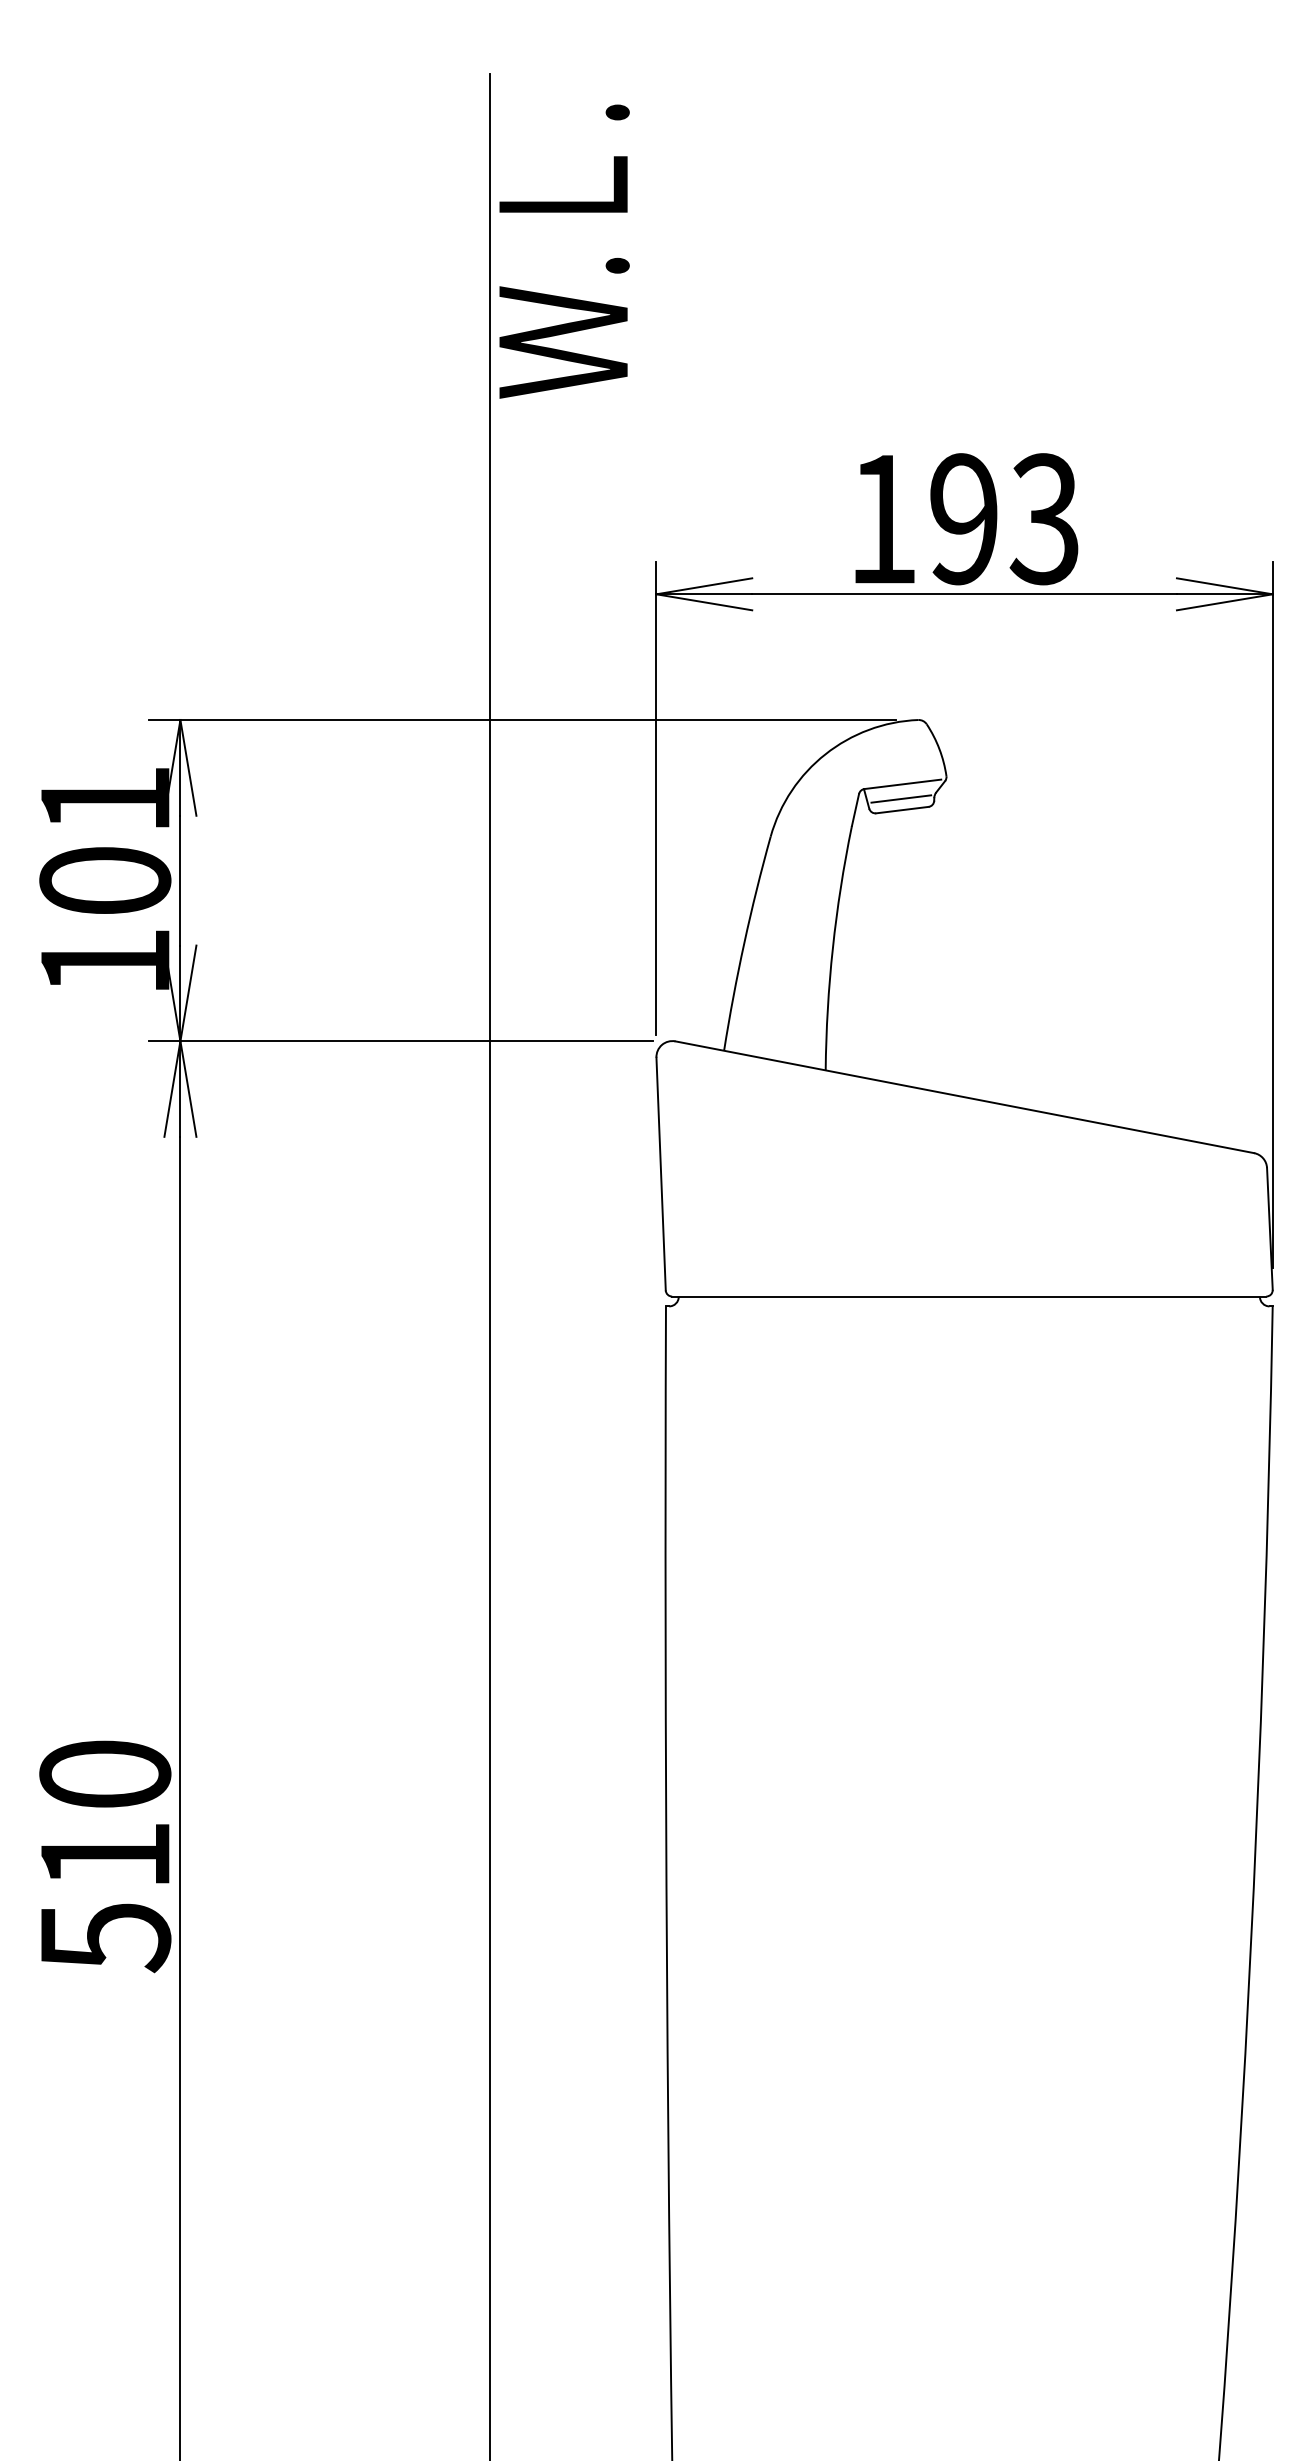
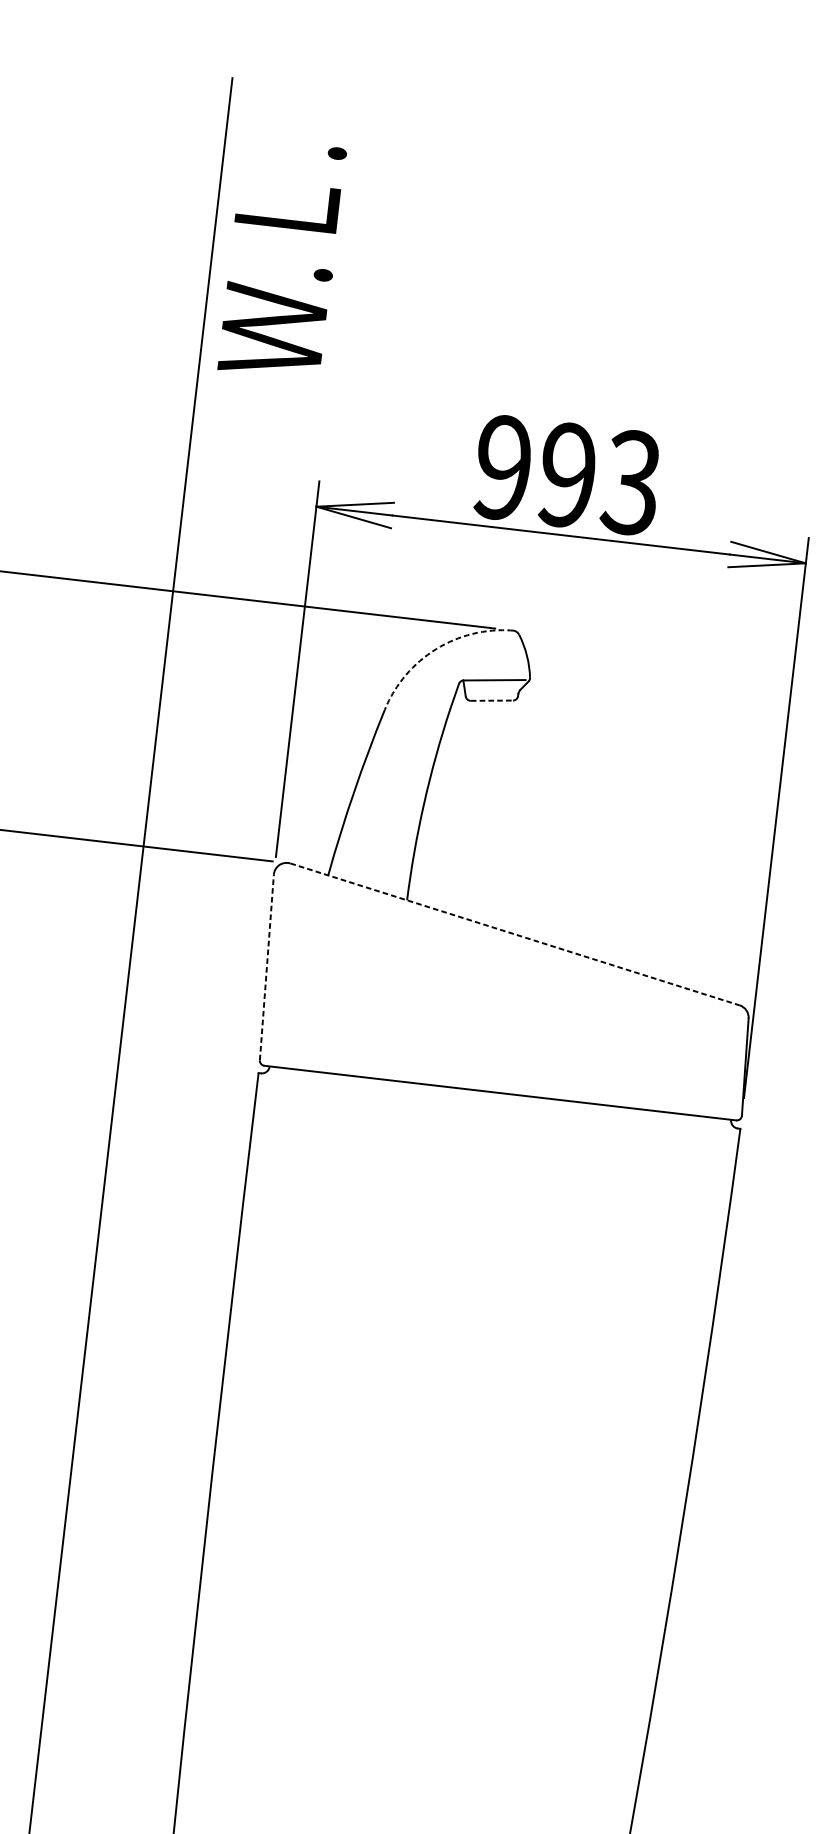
text: (564, 251) -> (282, 259), moved
text: (882, 519) -> (502, 468), 193 -> 993
arc: (825, 754) -> (435, 649), solid -> dashed
line: (901, 798) -> (492, 691), removed
line: (902, 810) -> (491, 701), solid -> dashed
line: (964, 1097) -> (514, 934), solid -> dashed
line: (661, 1173) -> (267, 967), solid -> dashed

